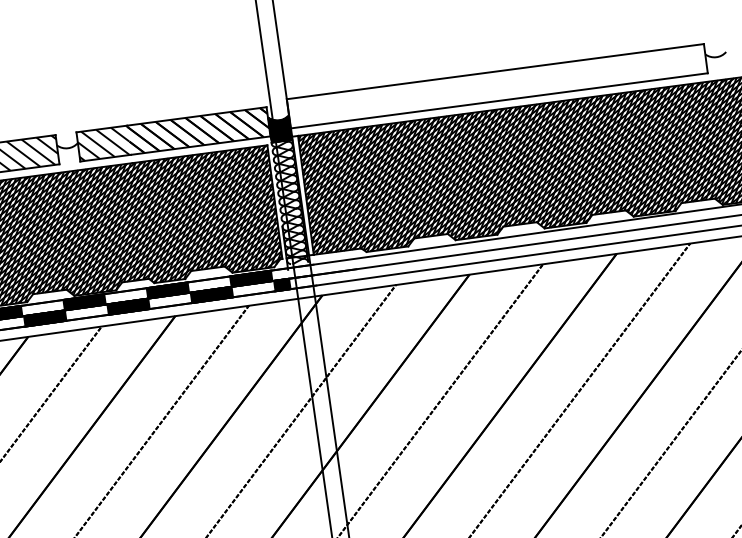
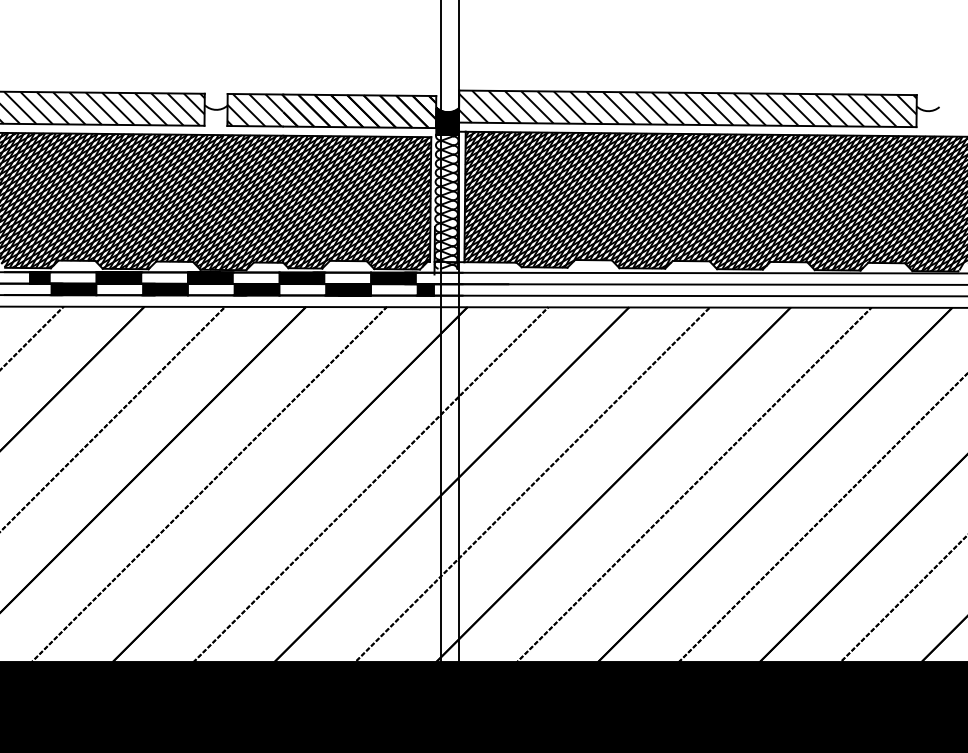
hatch: (496, 85) -> (687, 108), added

